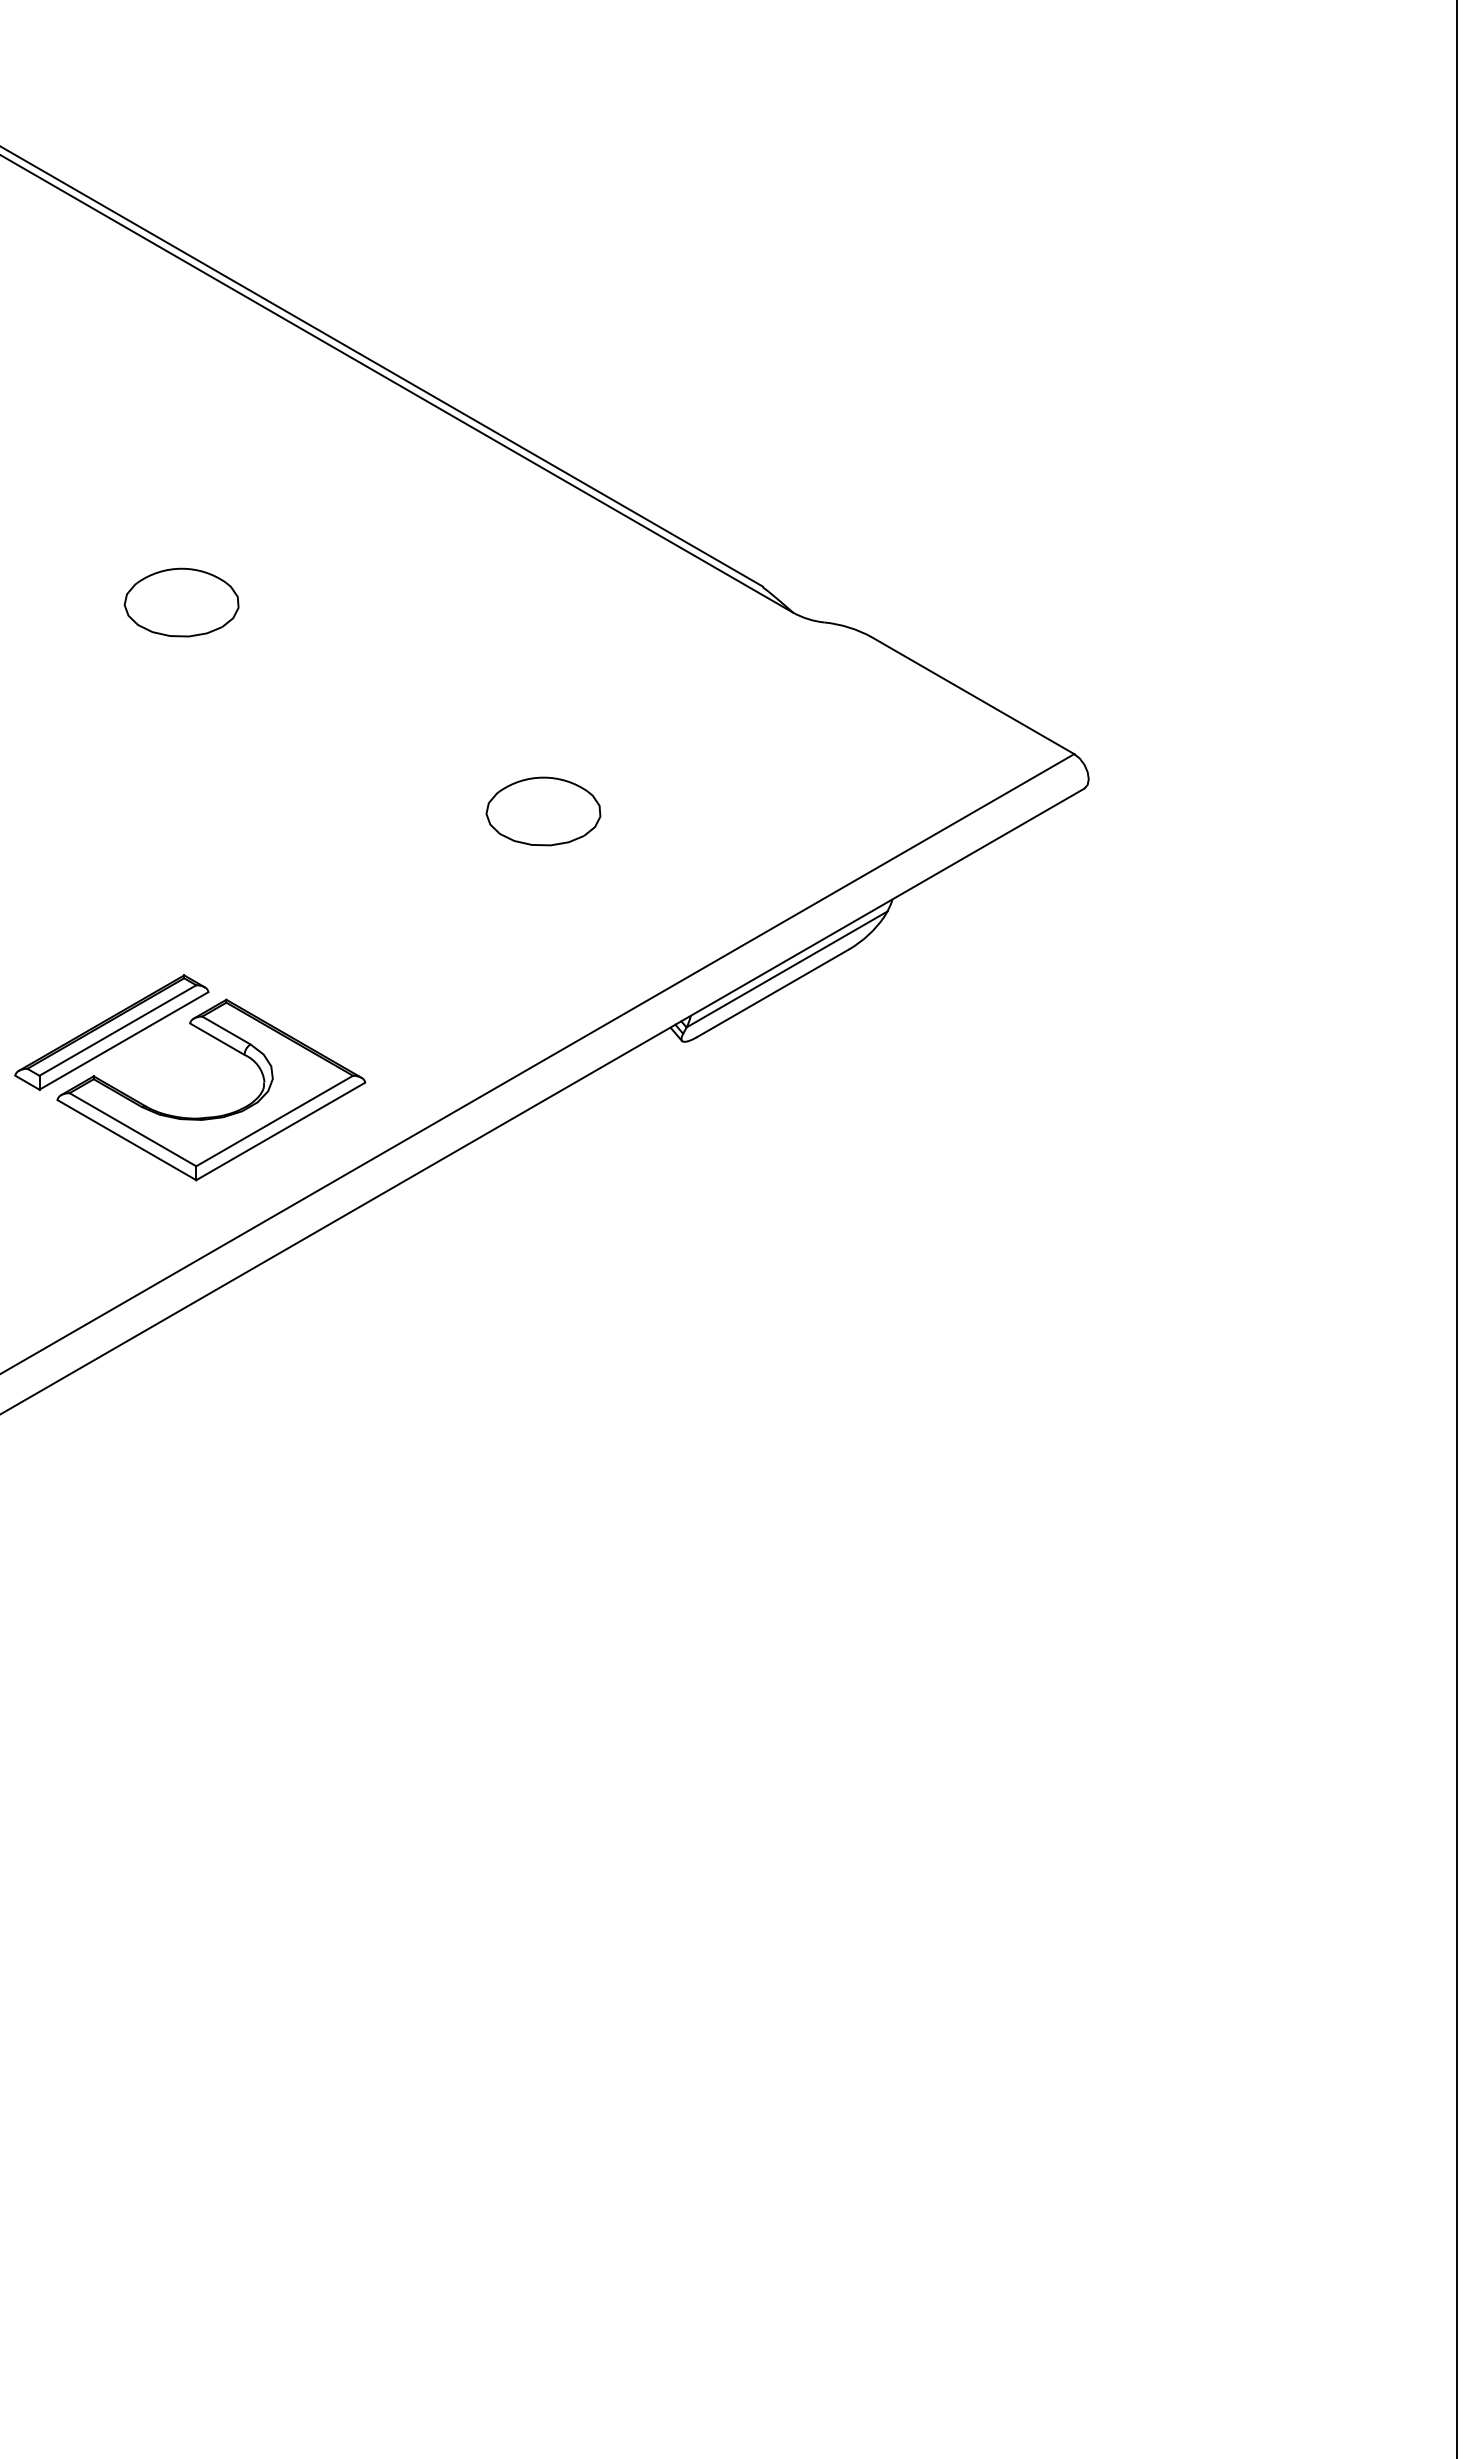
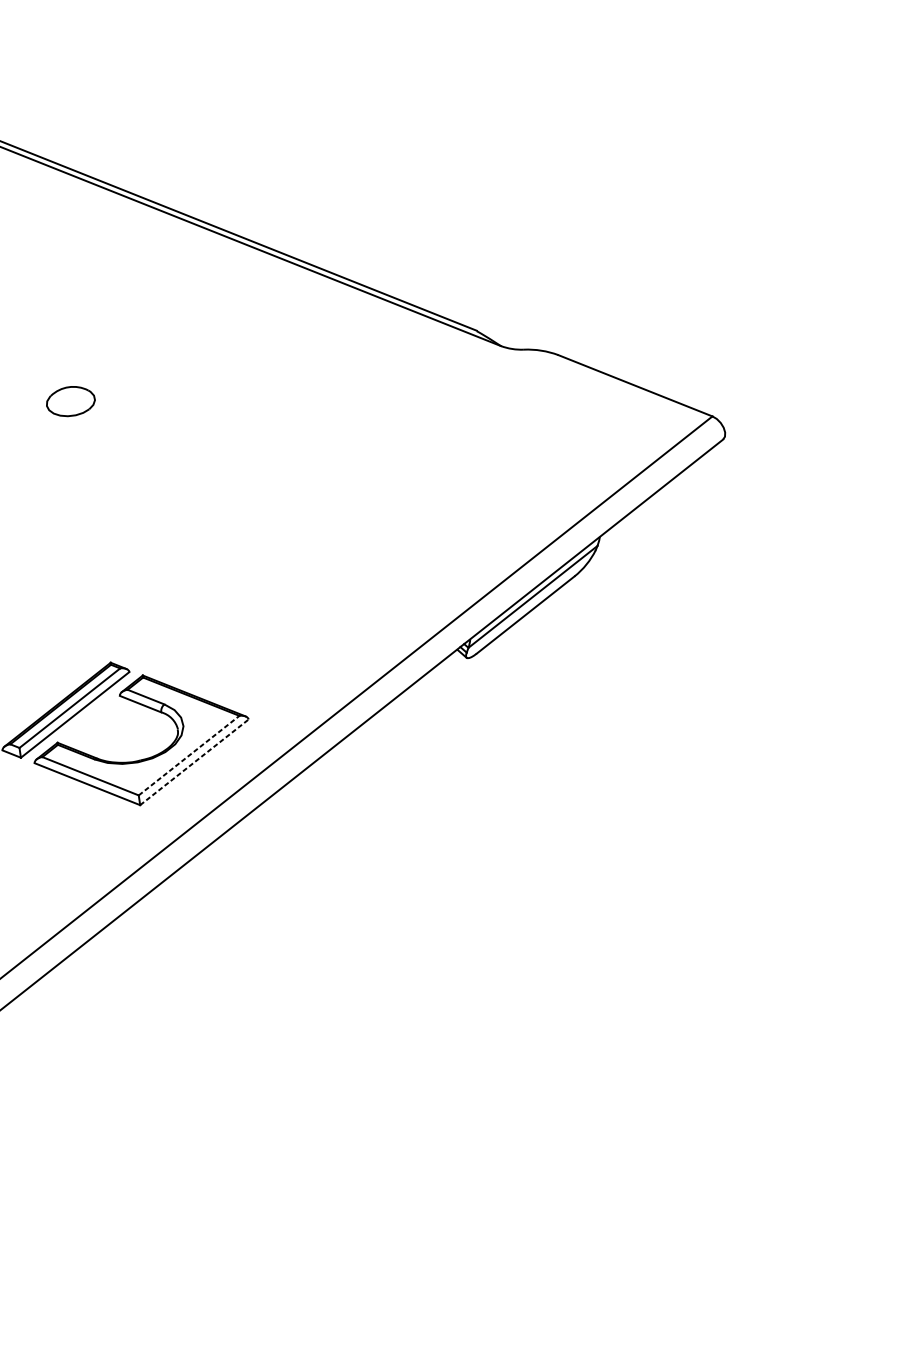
part: (181, 602) -> (70, 401), size x0.6
part: (543, 811) -> (346, 511), removed
line: (274, 1121) -> (189, 755), solid -> dashed
line: (281, 1131) -> (194, 762), solid -> dashed

